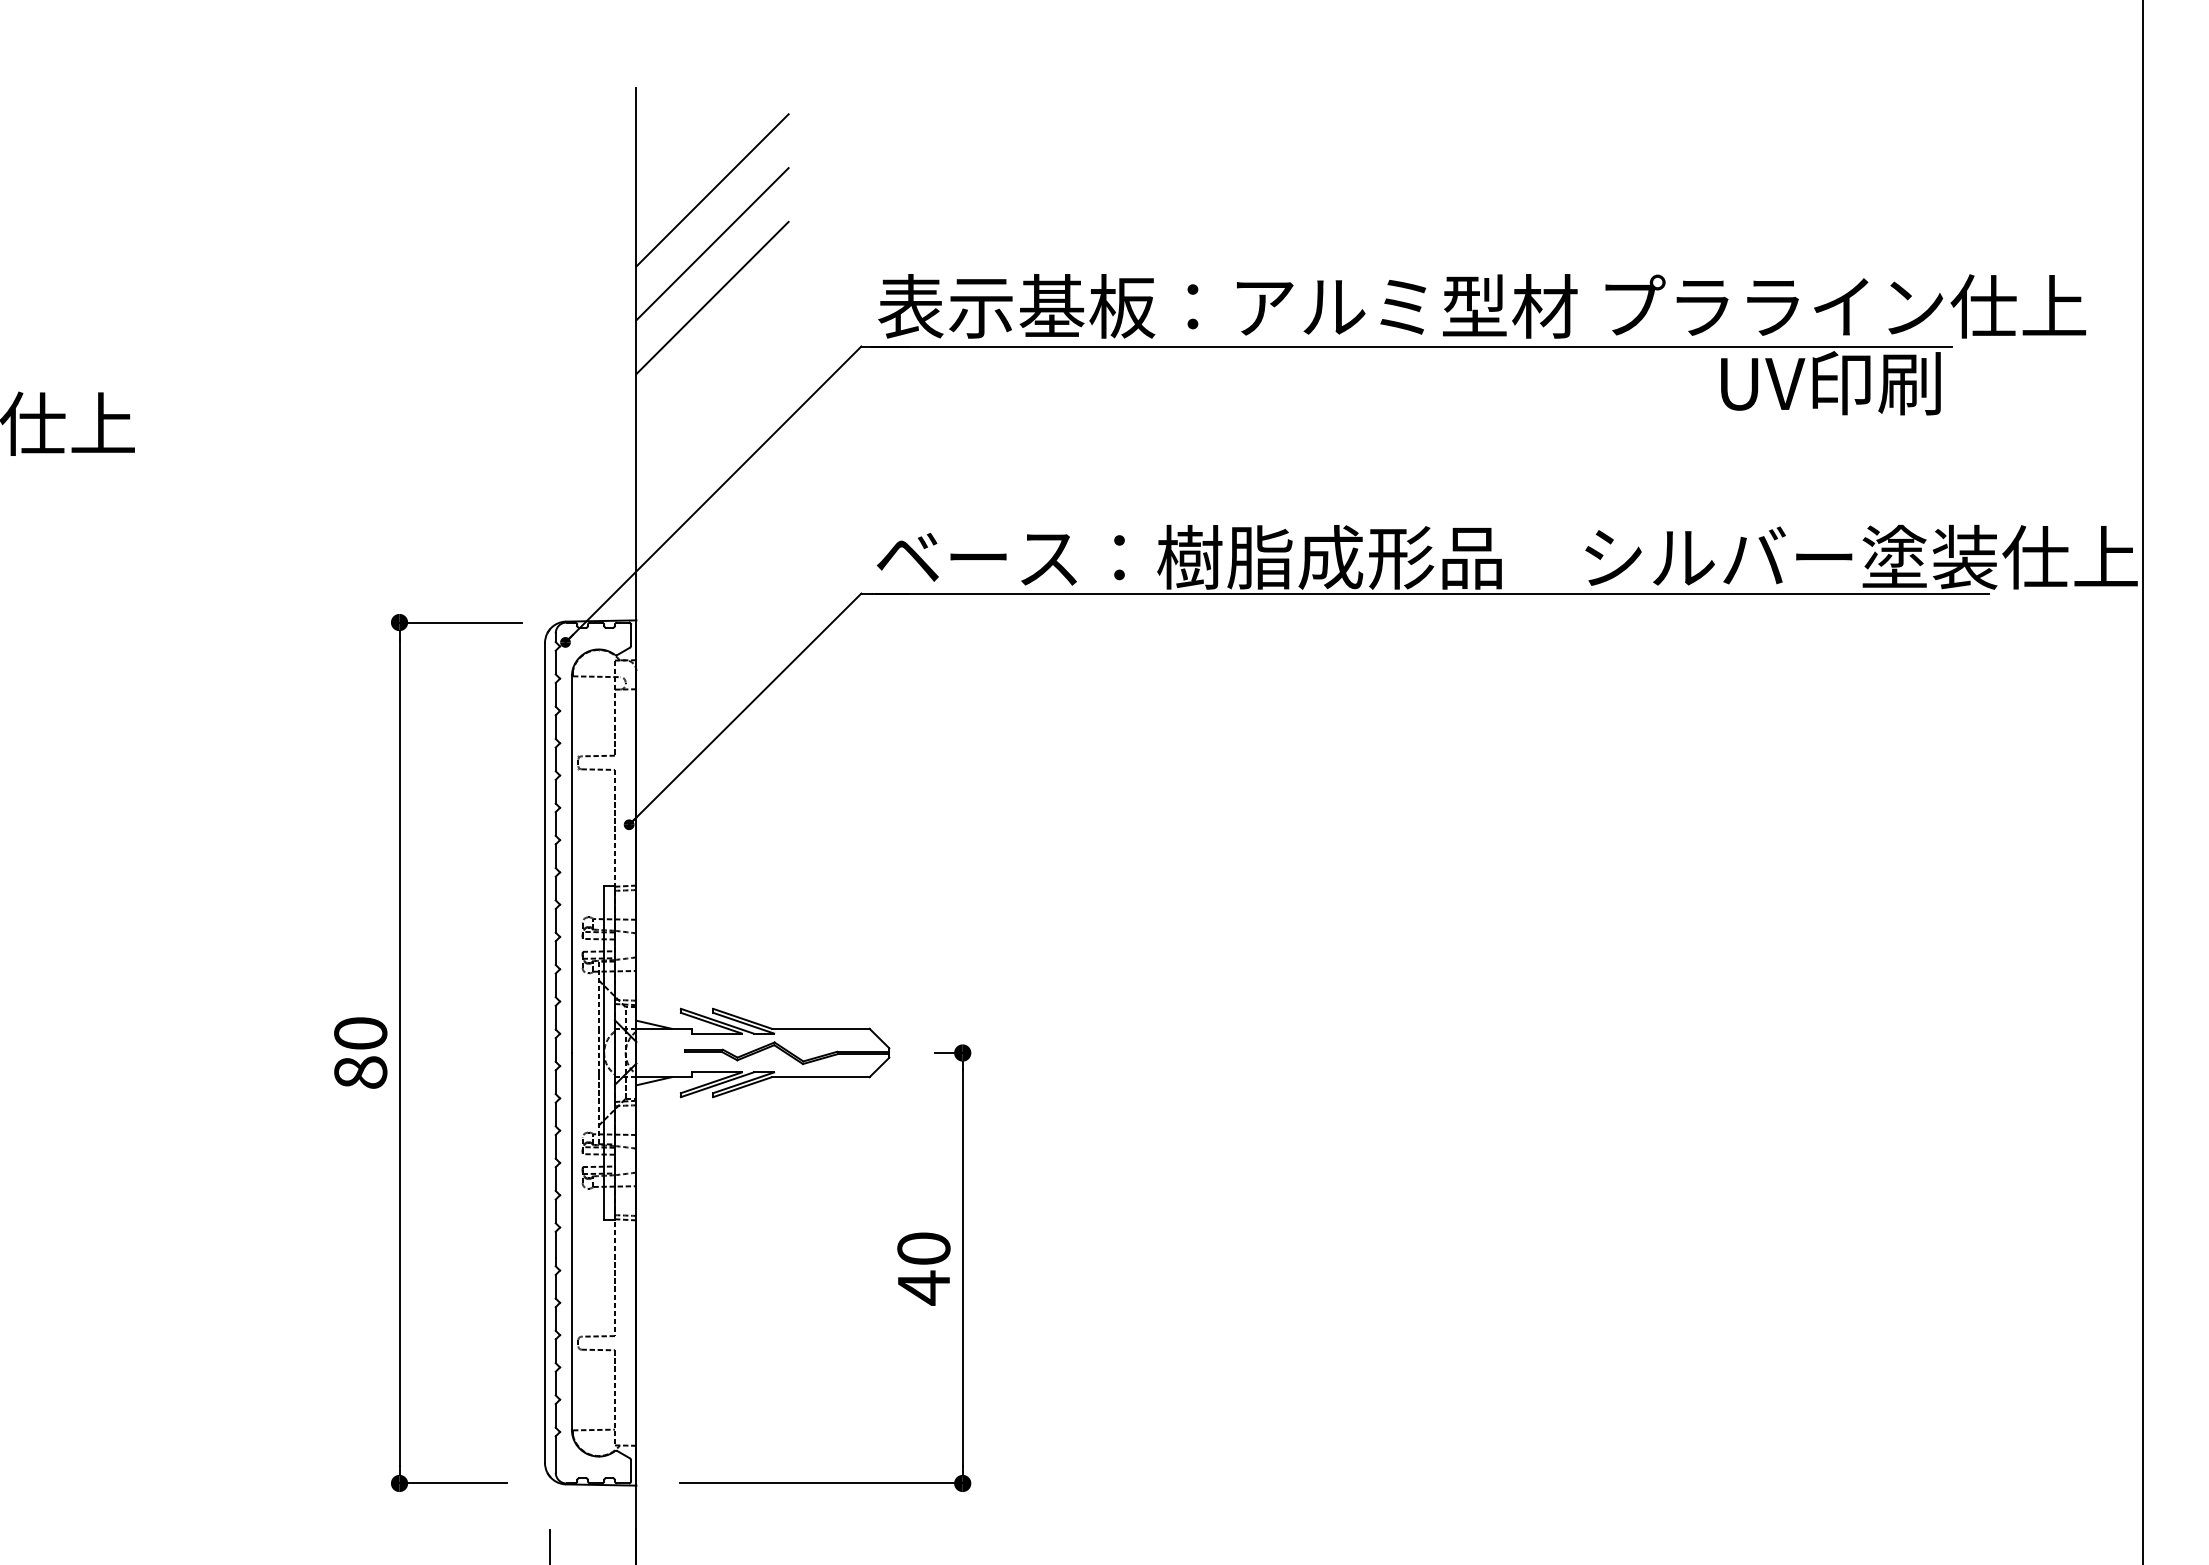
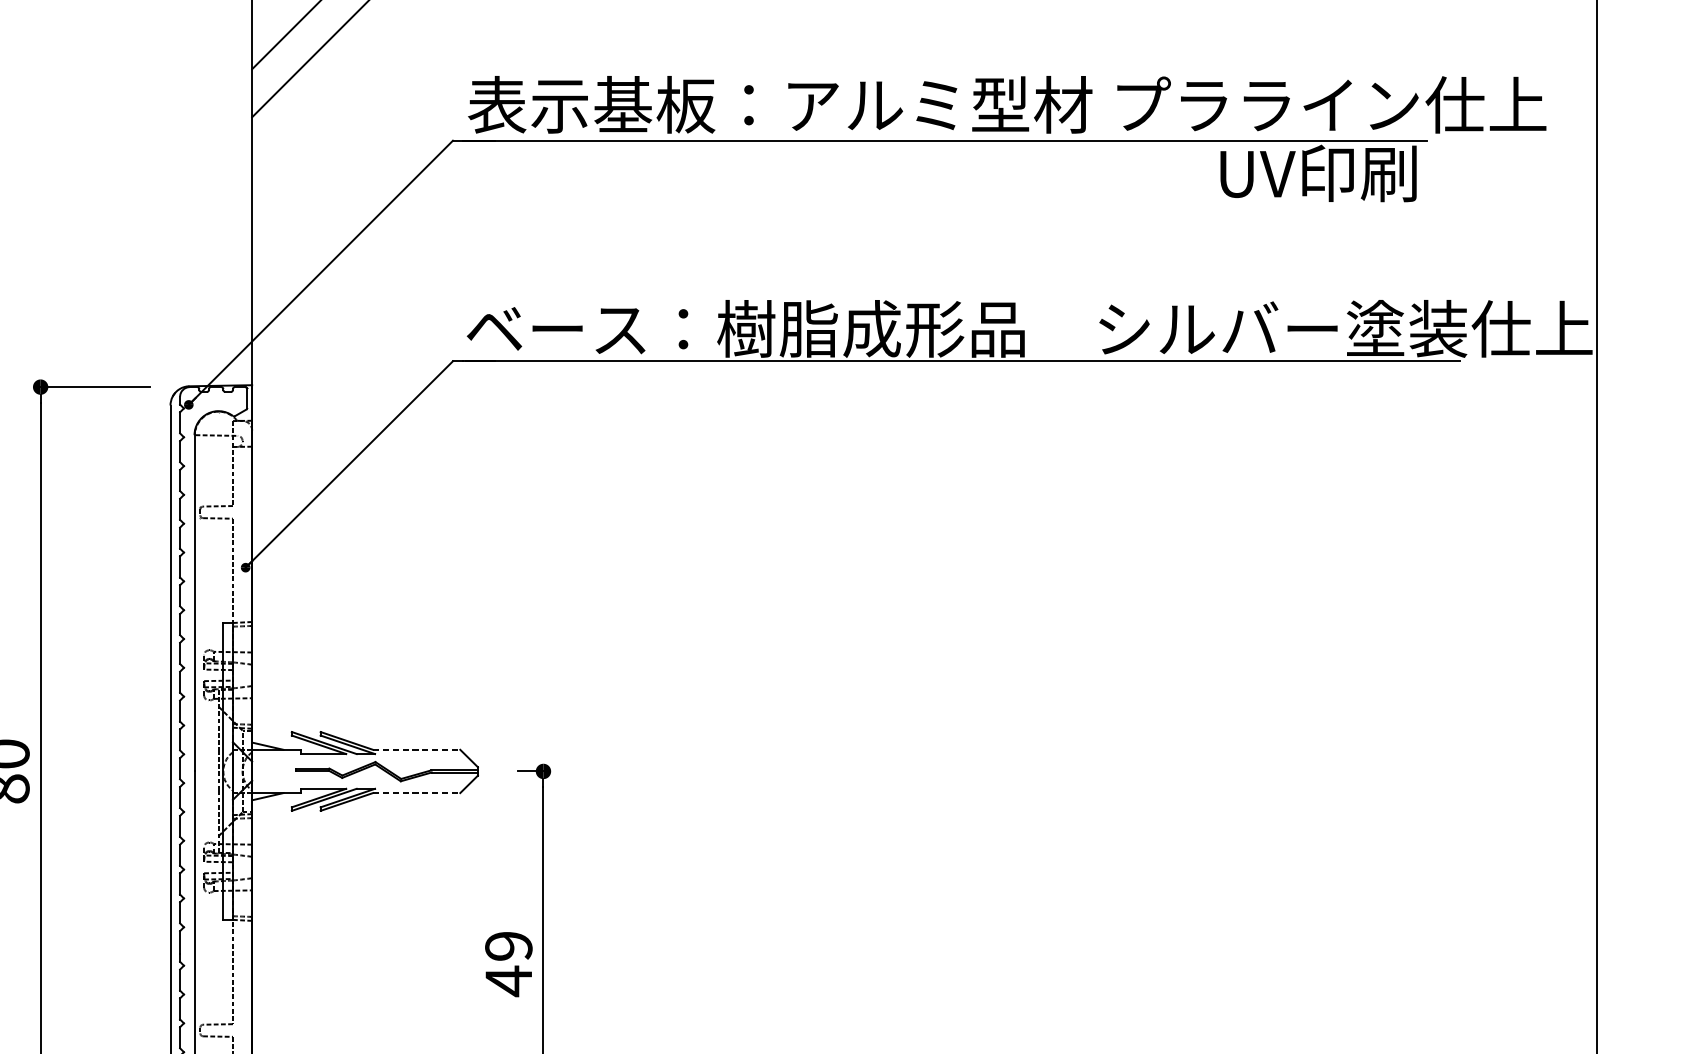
line: (712, 297) -> (320, 96), removed
line: (820, 1028) -> (416, 749), solid -> dashed
line: (820, 1077) -> (416, 793), solid -> dashed
text: (923, 1248) -> (508, 945), 40 -> 49

